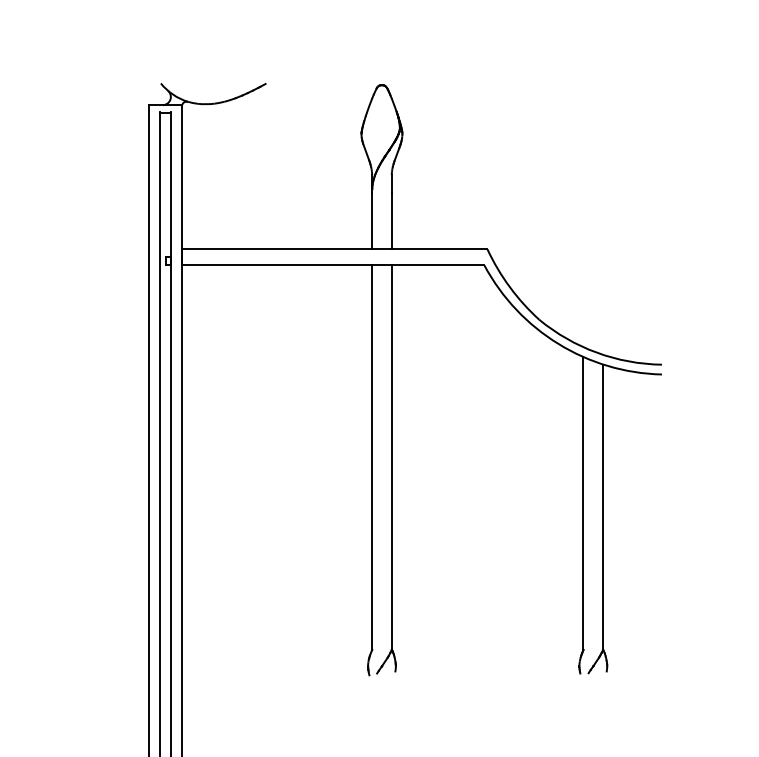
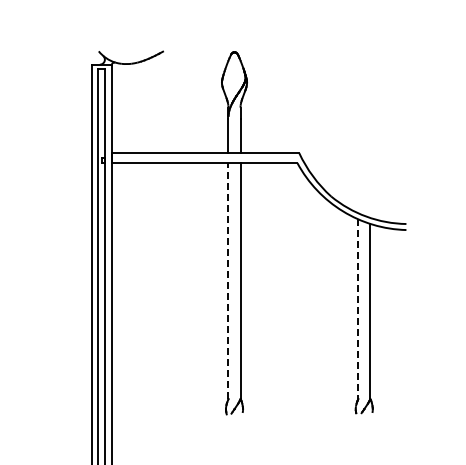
line: (372, 456) -> (228, 280), solid -> dashed
line: (583, 503) -> (358, 309), solid -> dashed

